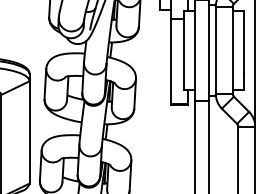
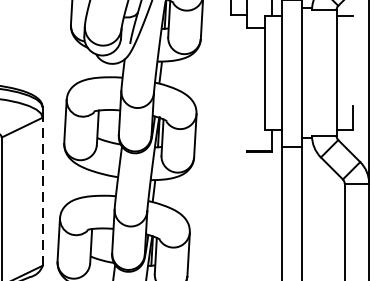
line: (243, 41) -> (352, 60), removed
line: (215, 49) -> (311, 71), removed
line: (171, 61) -> (247, 89), removed
line: (29, 131) -> (42, 190), solid -> dashed

